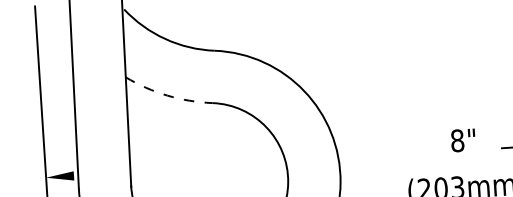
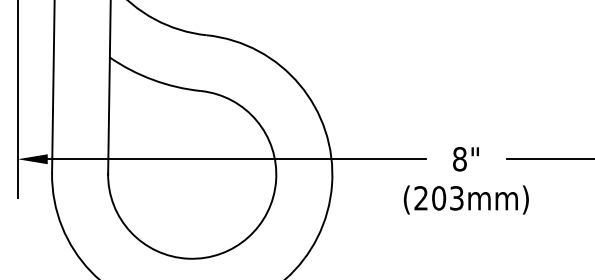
arc: (167, 95) -> (153, 79), dashed -> solid
text: (462, 140) -> (465, 159), moved
line: (249, 164) -> (236, 159), added

